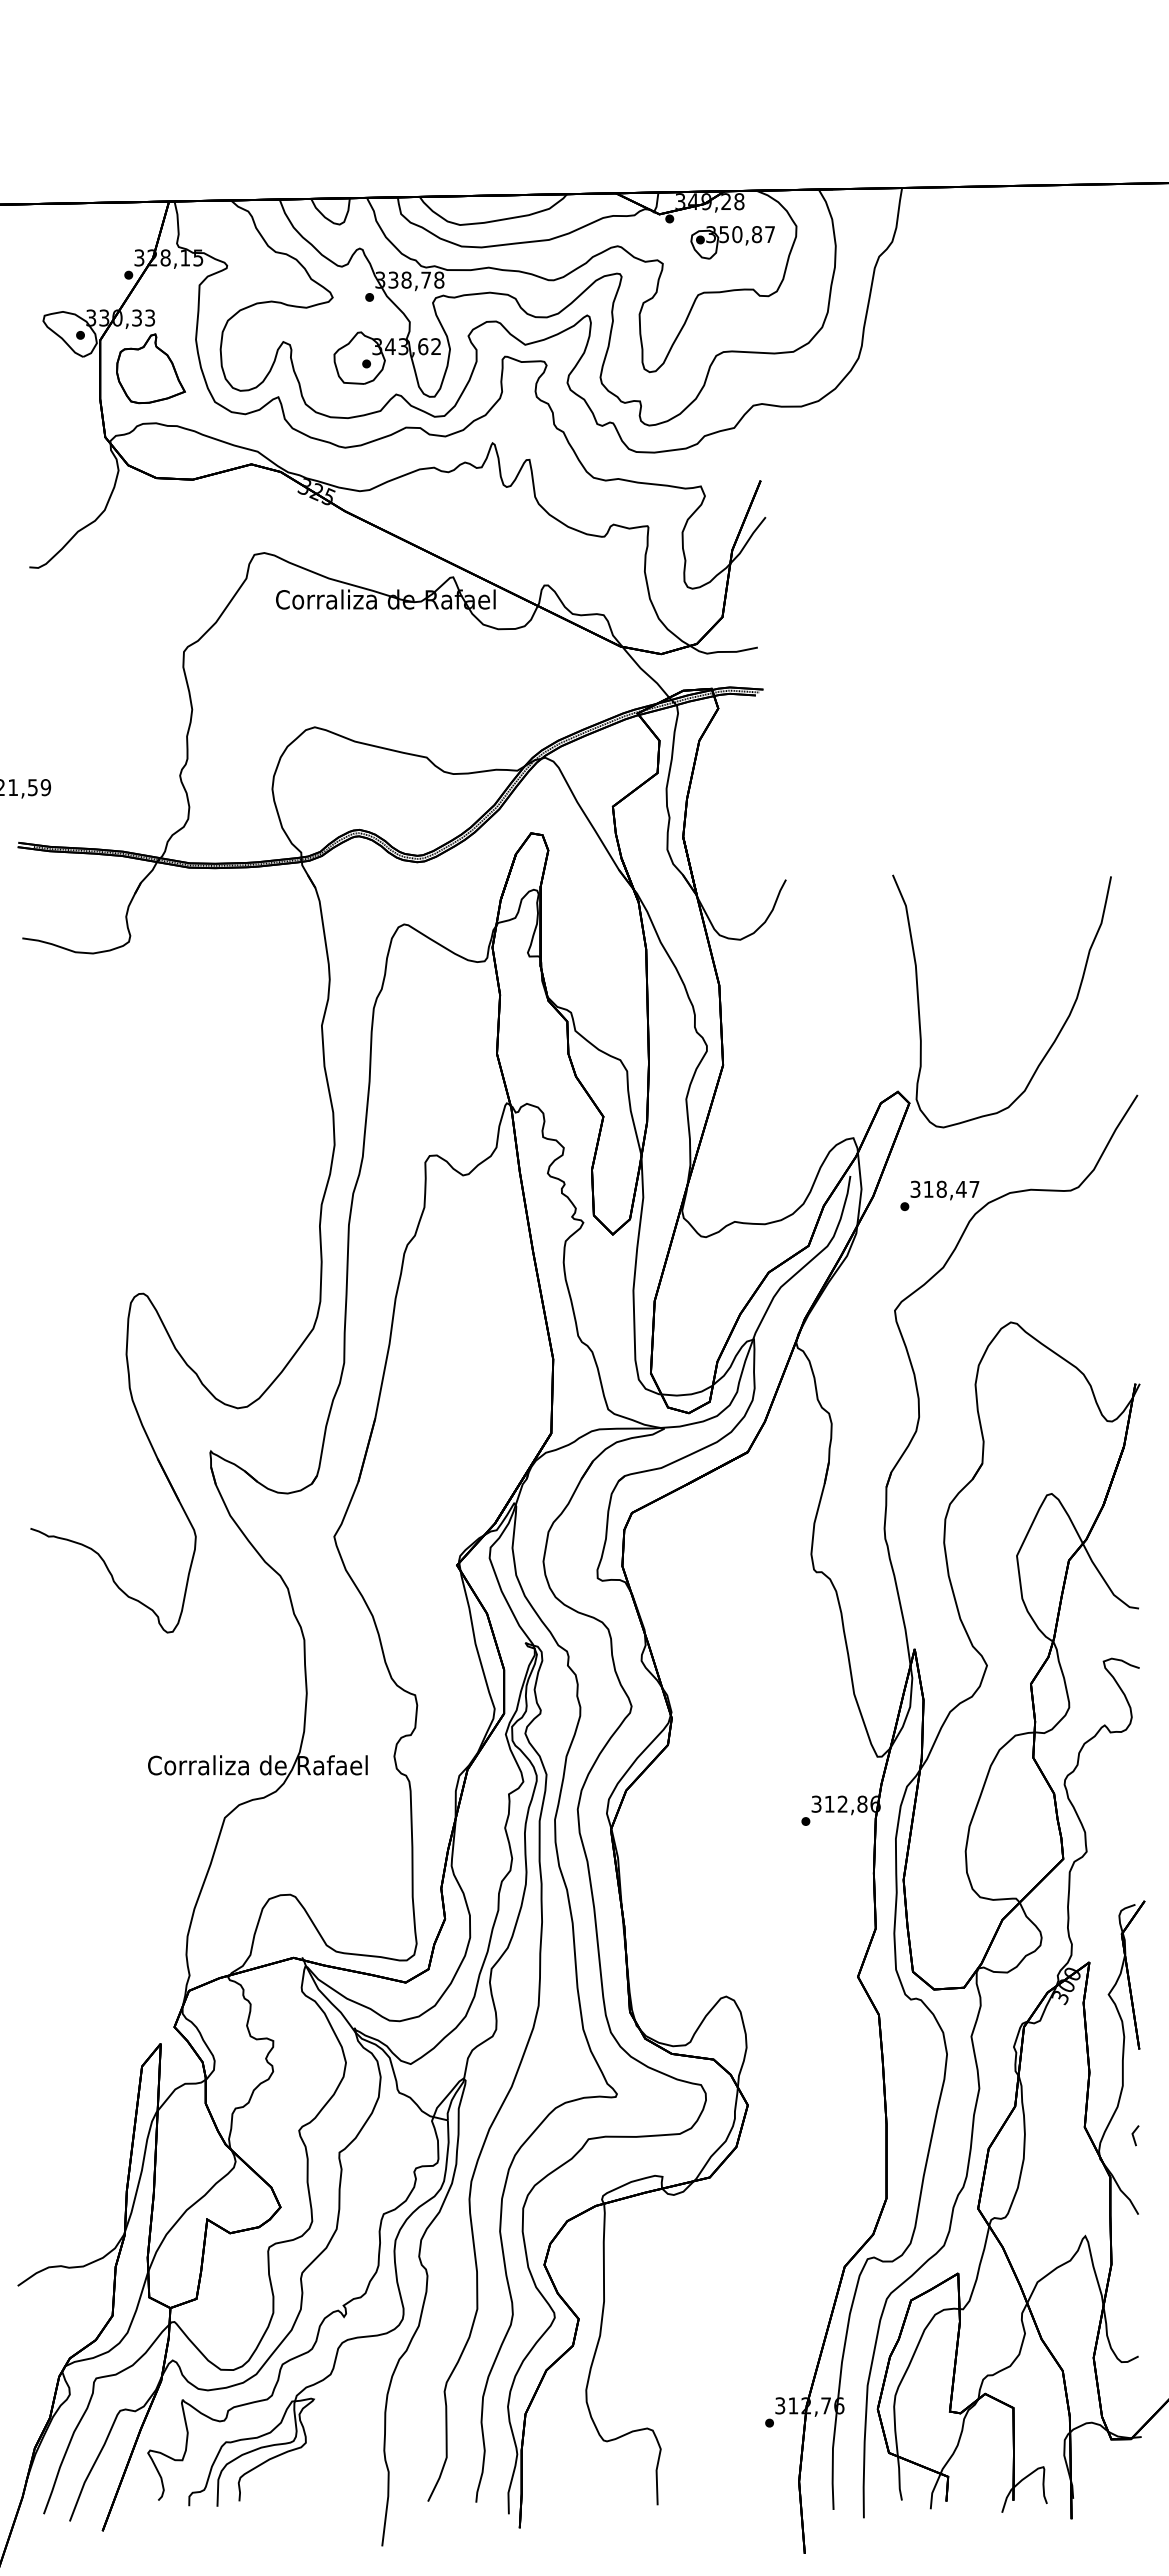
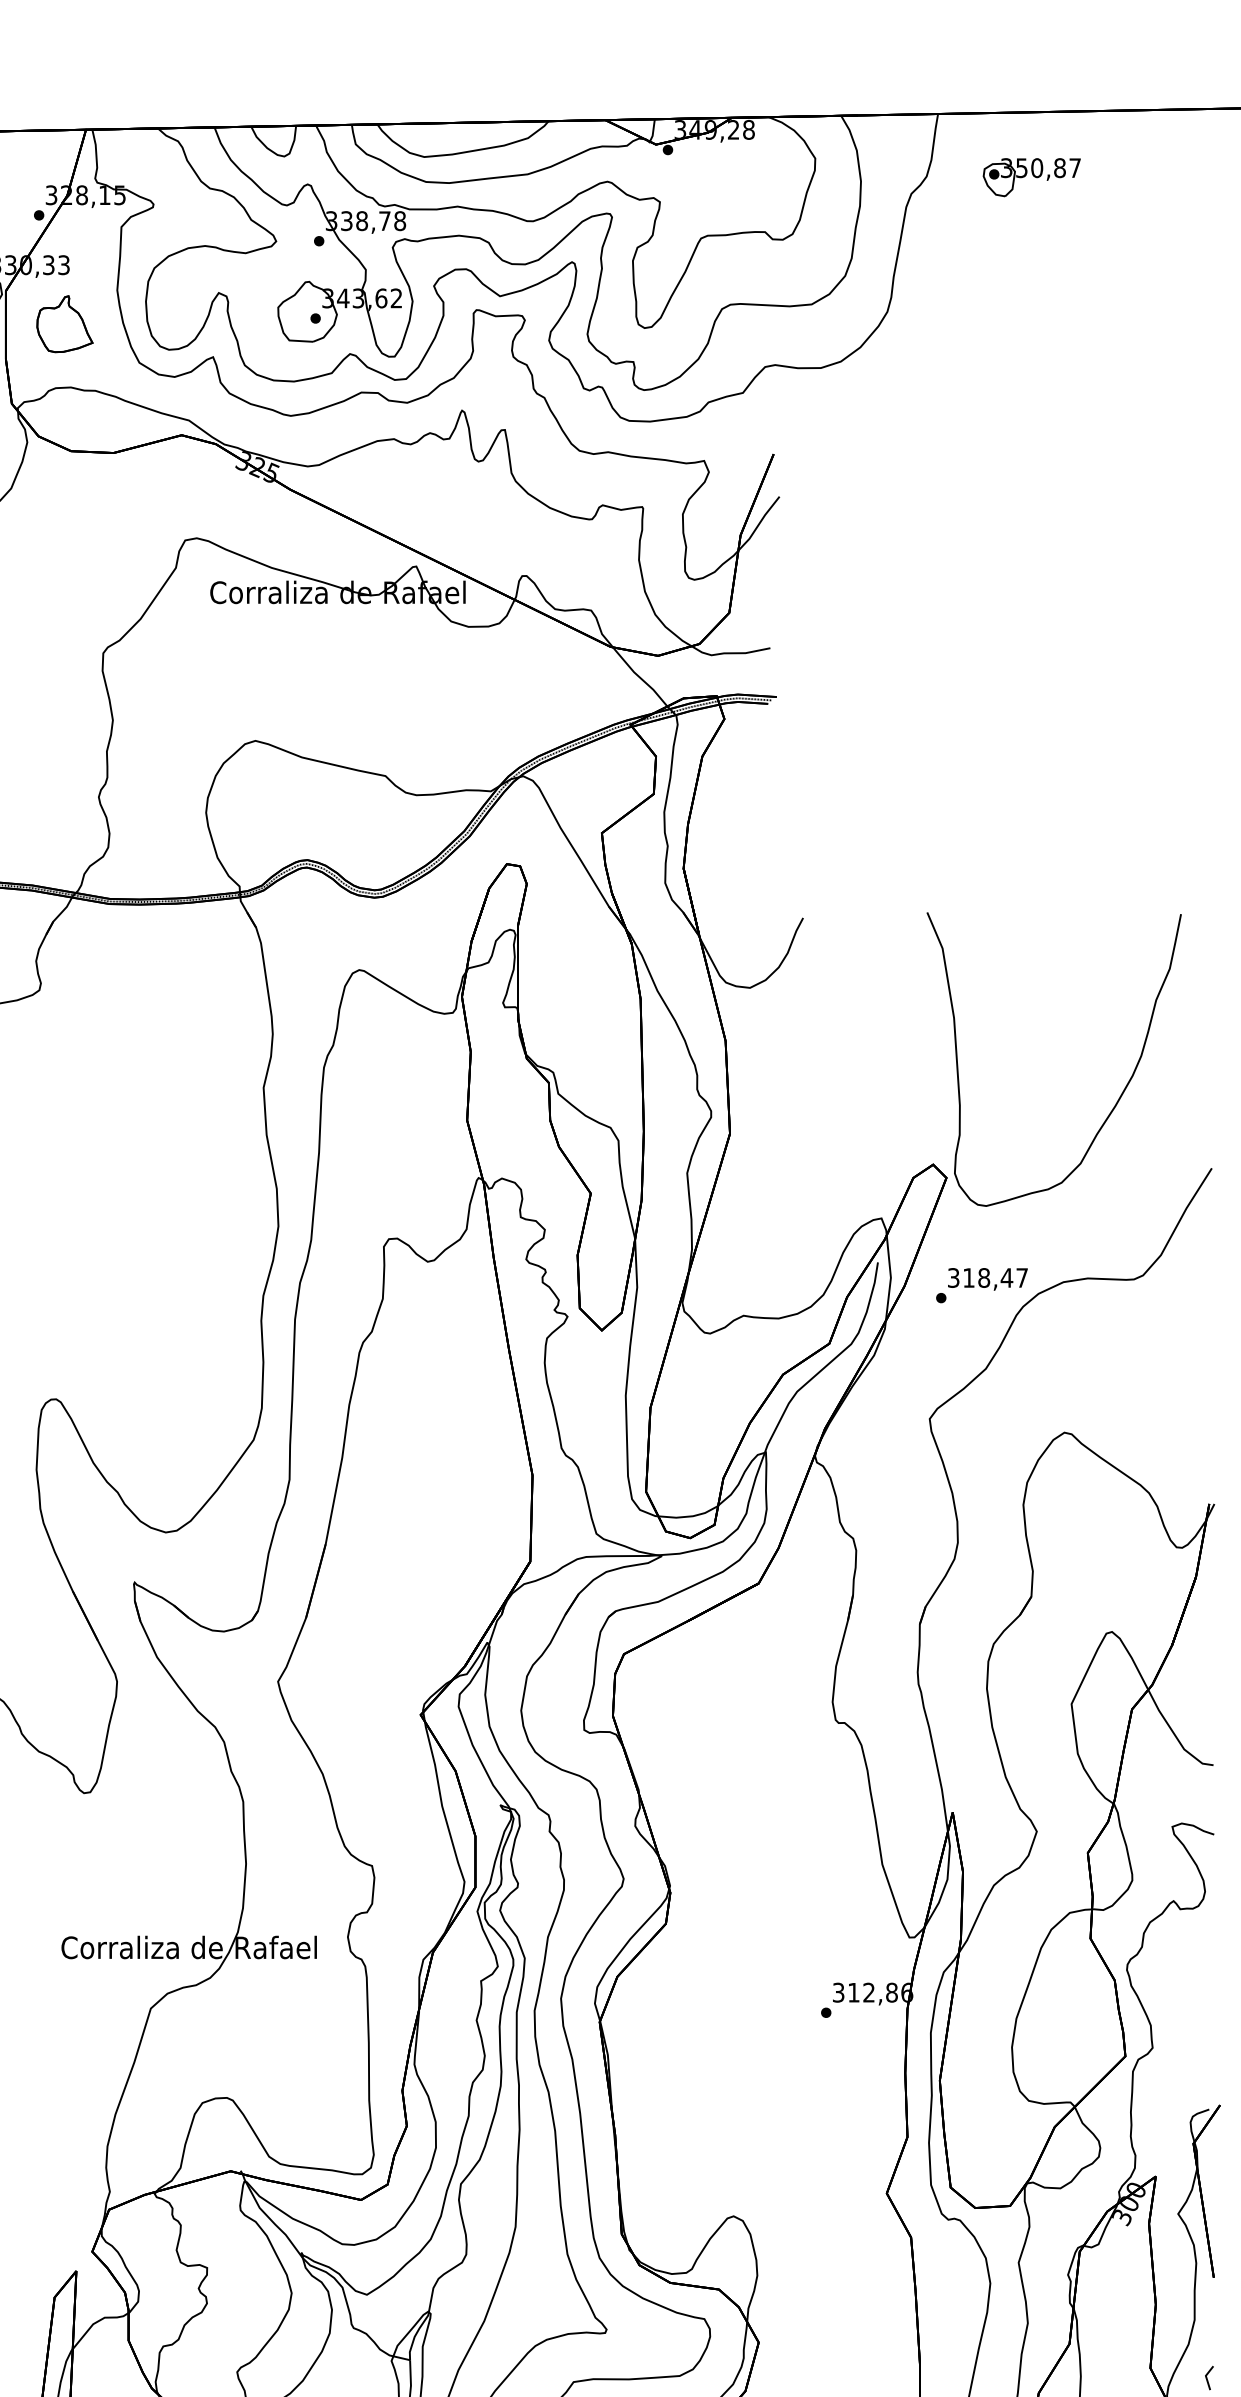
part: (732, 242) -> (1031, 177), moved
part: (150, 368) -> (64, 323), size x0.7

